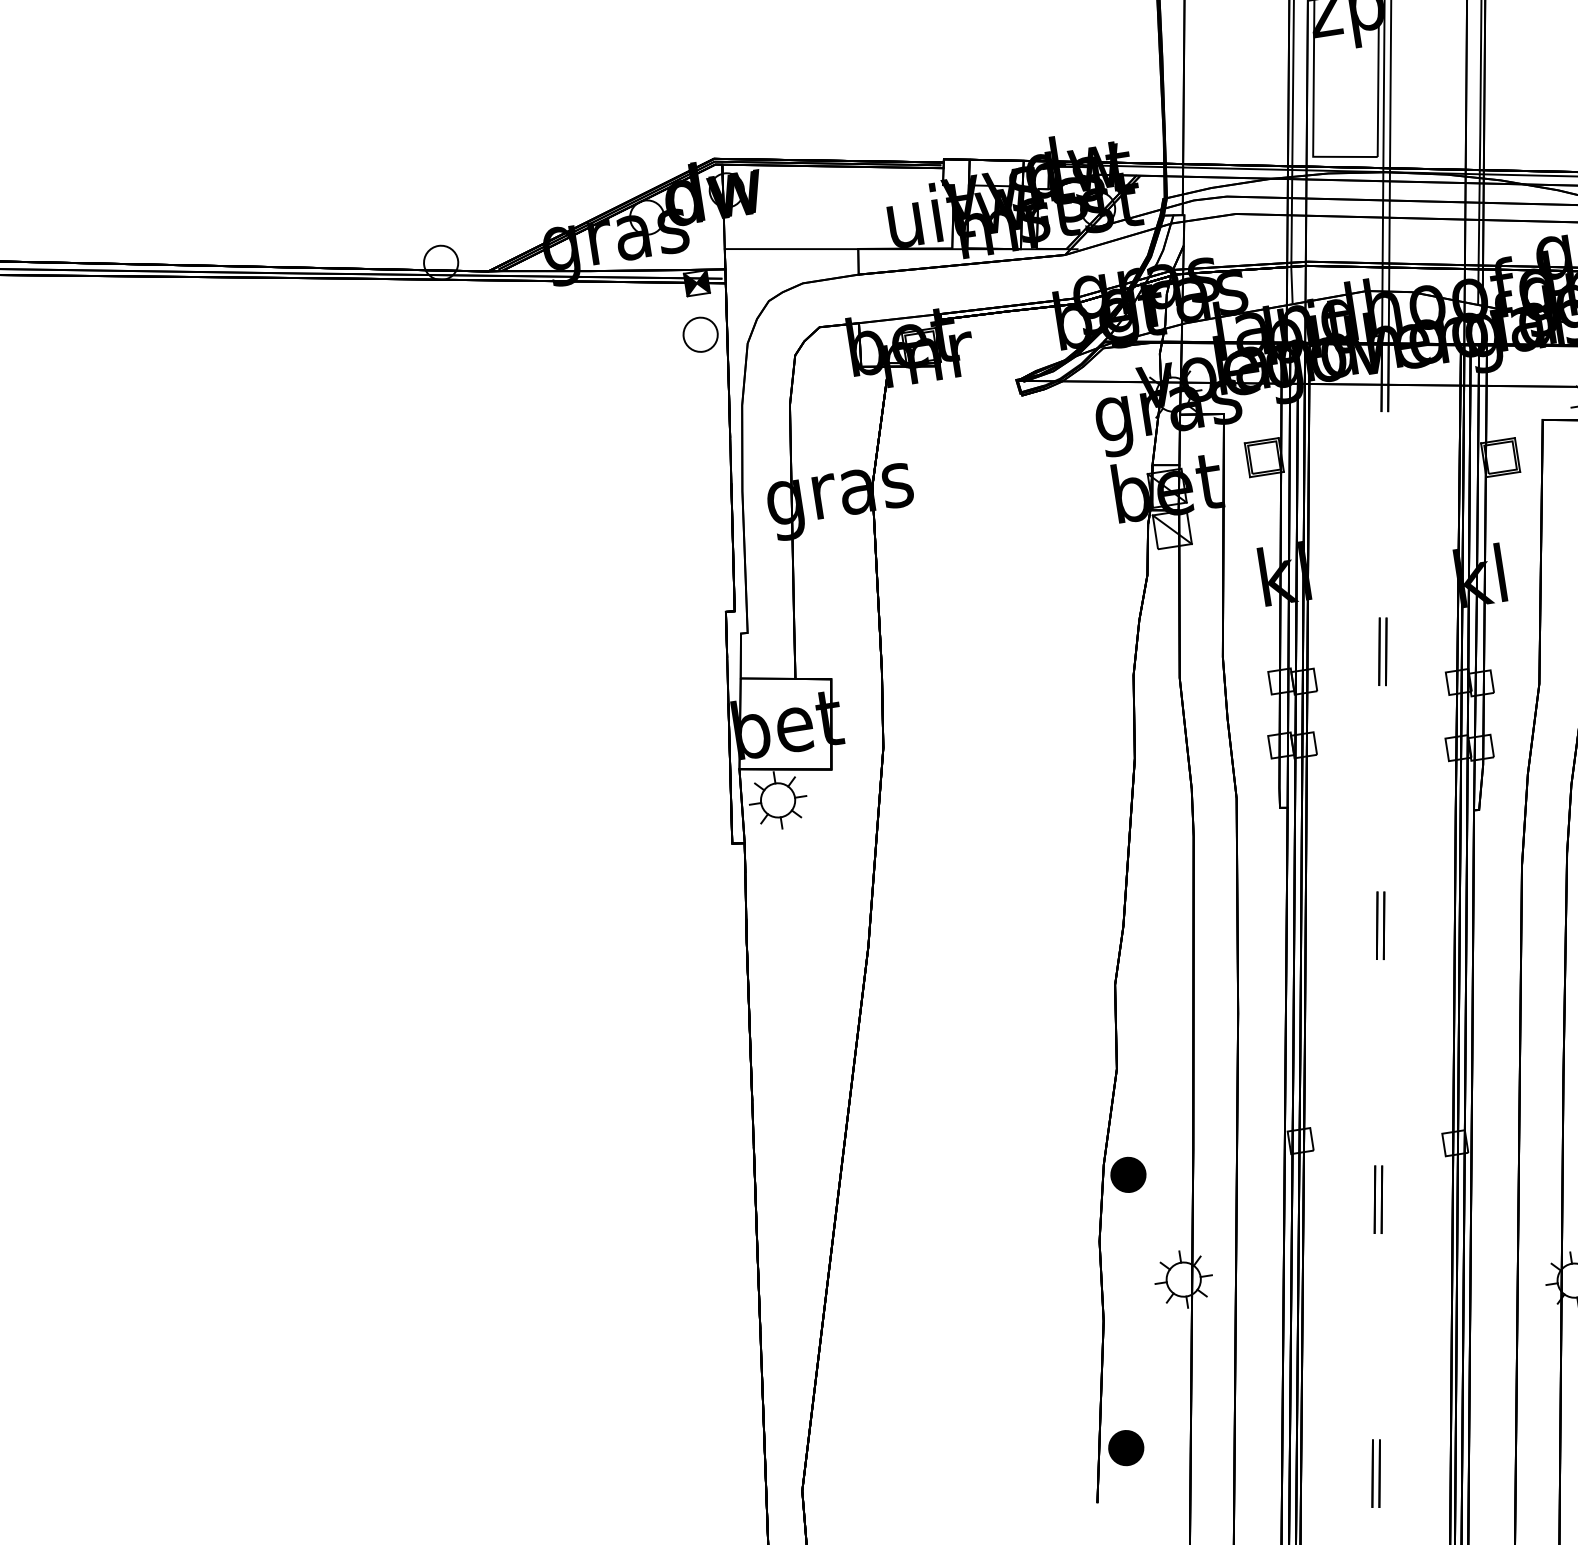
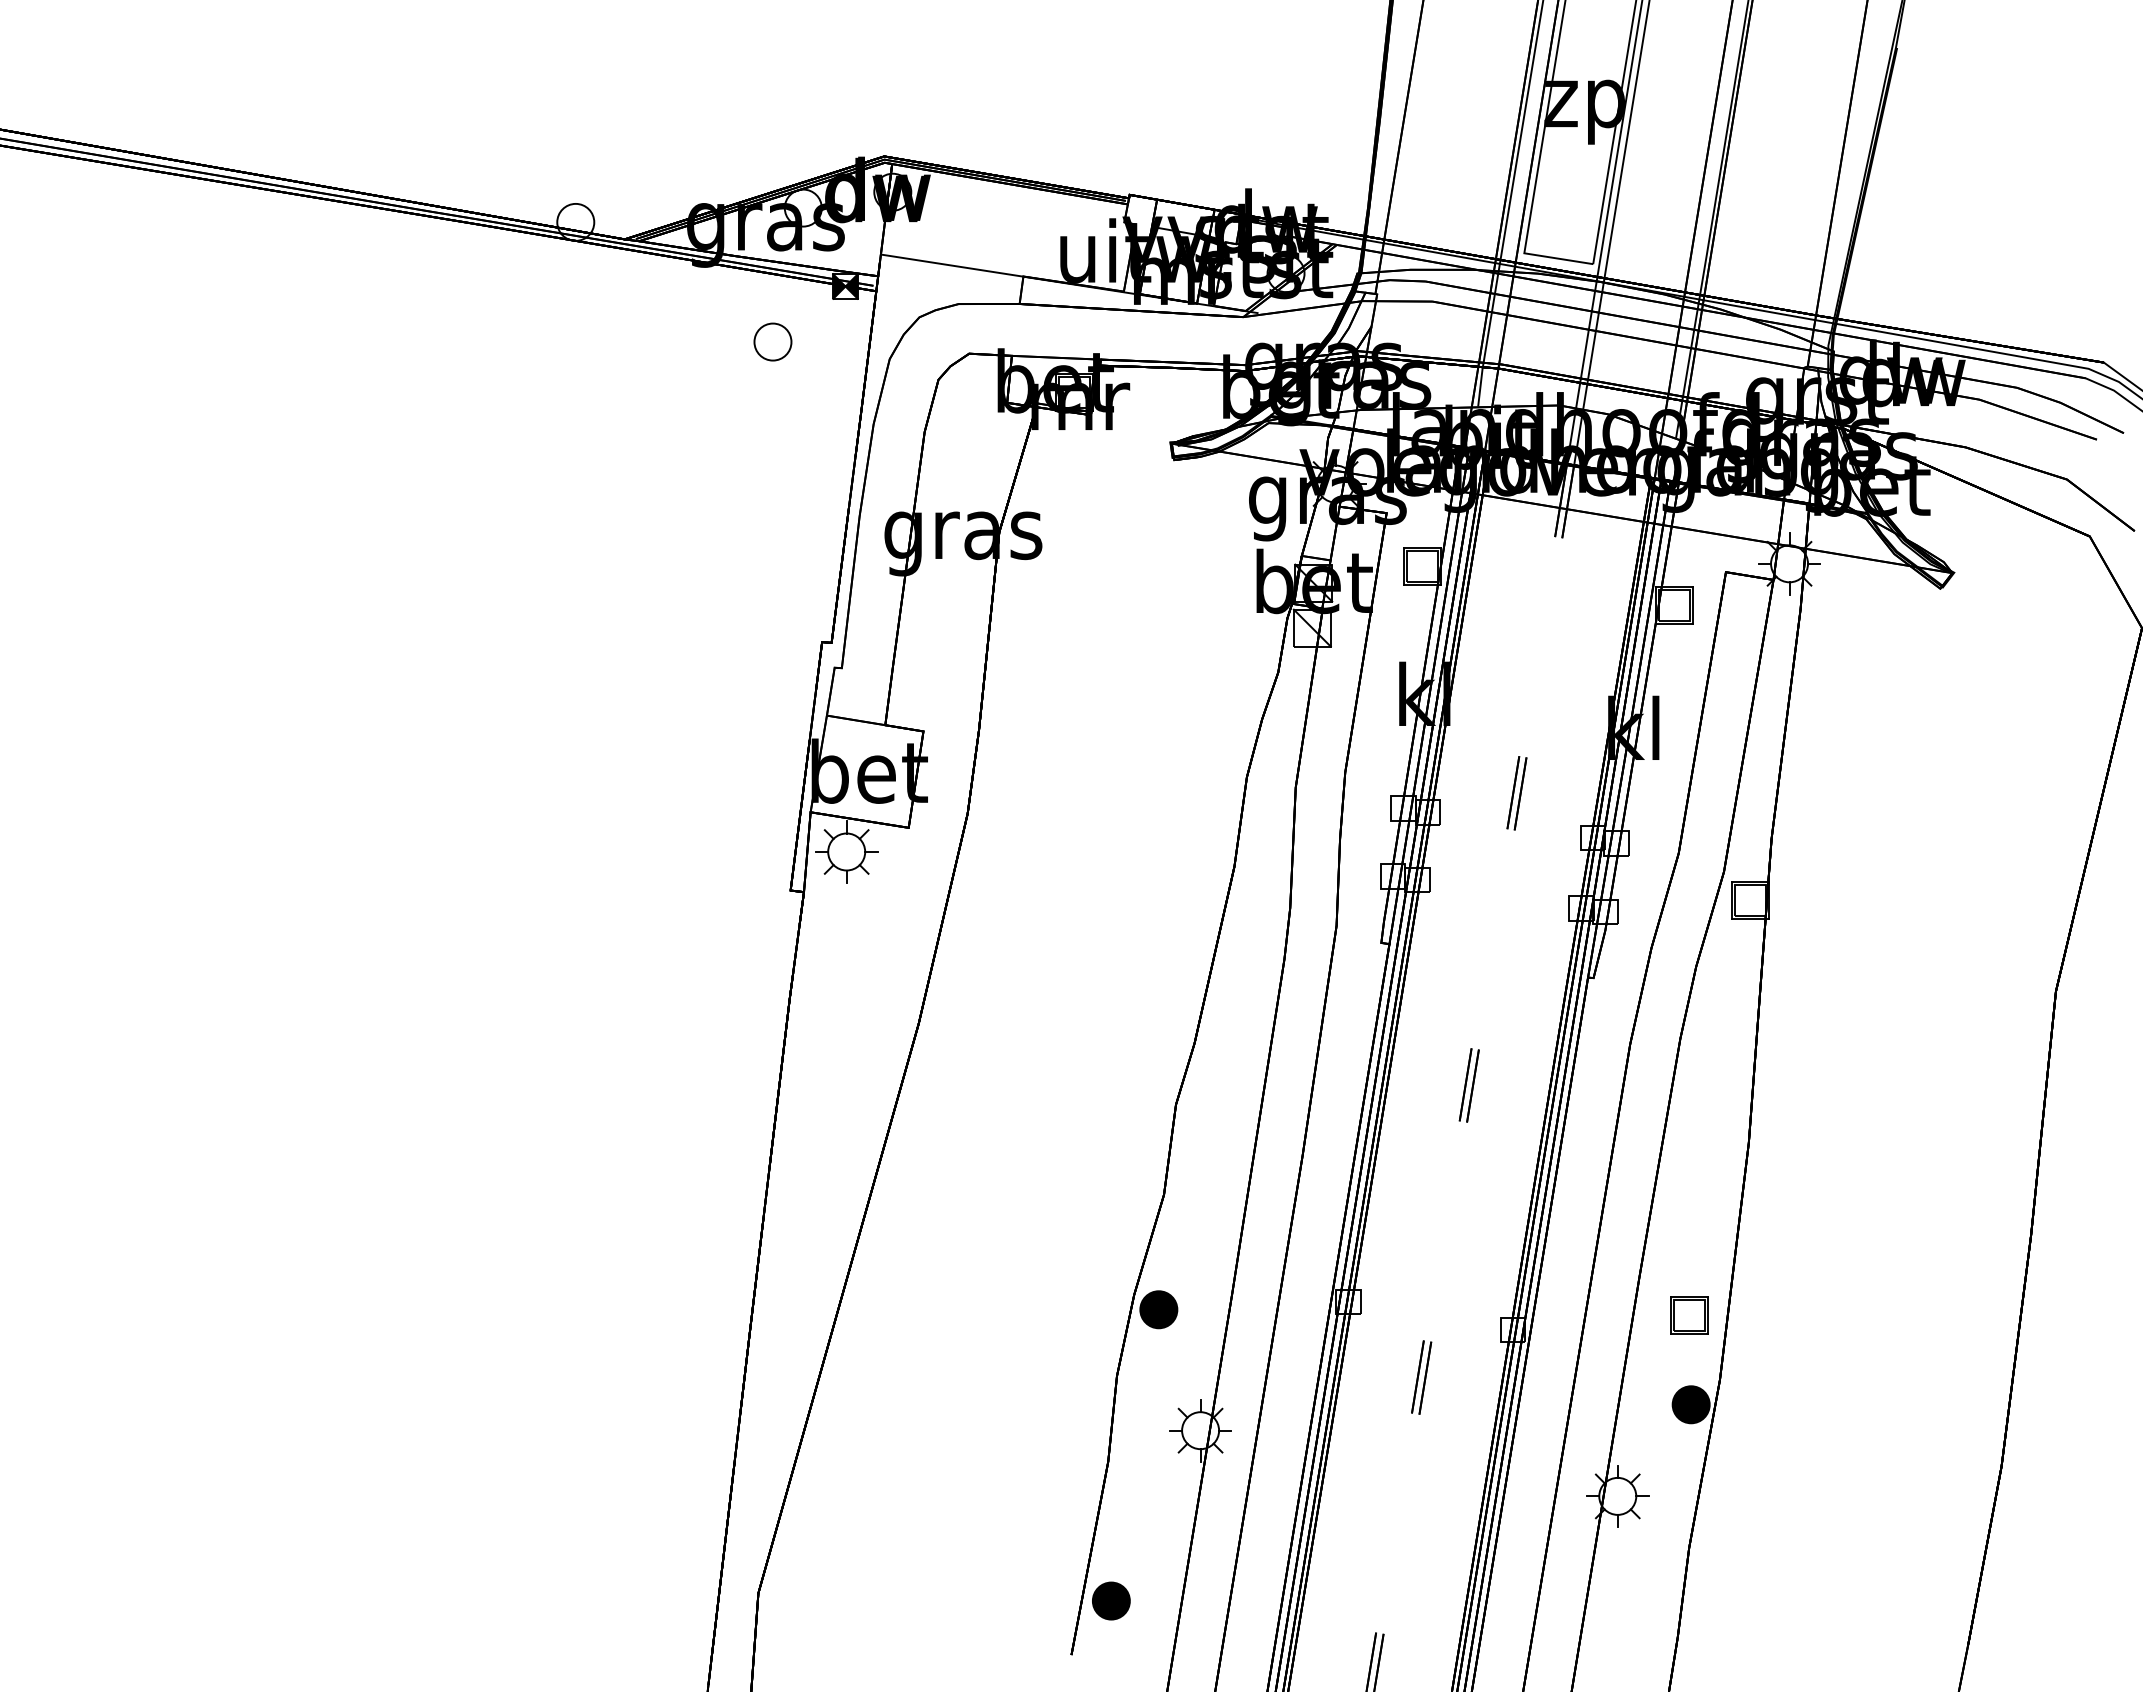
part: (700, 334) -> (772, 341), moved

